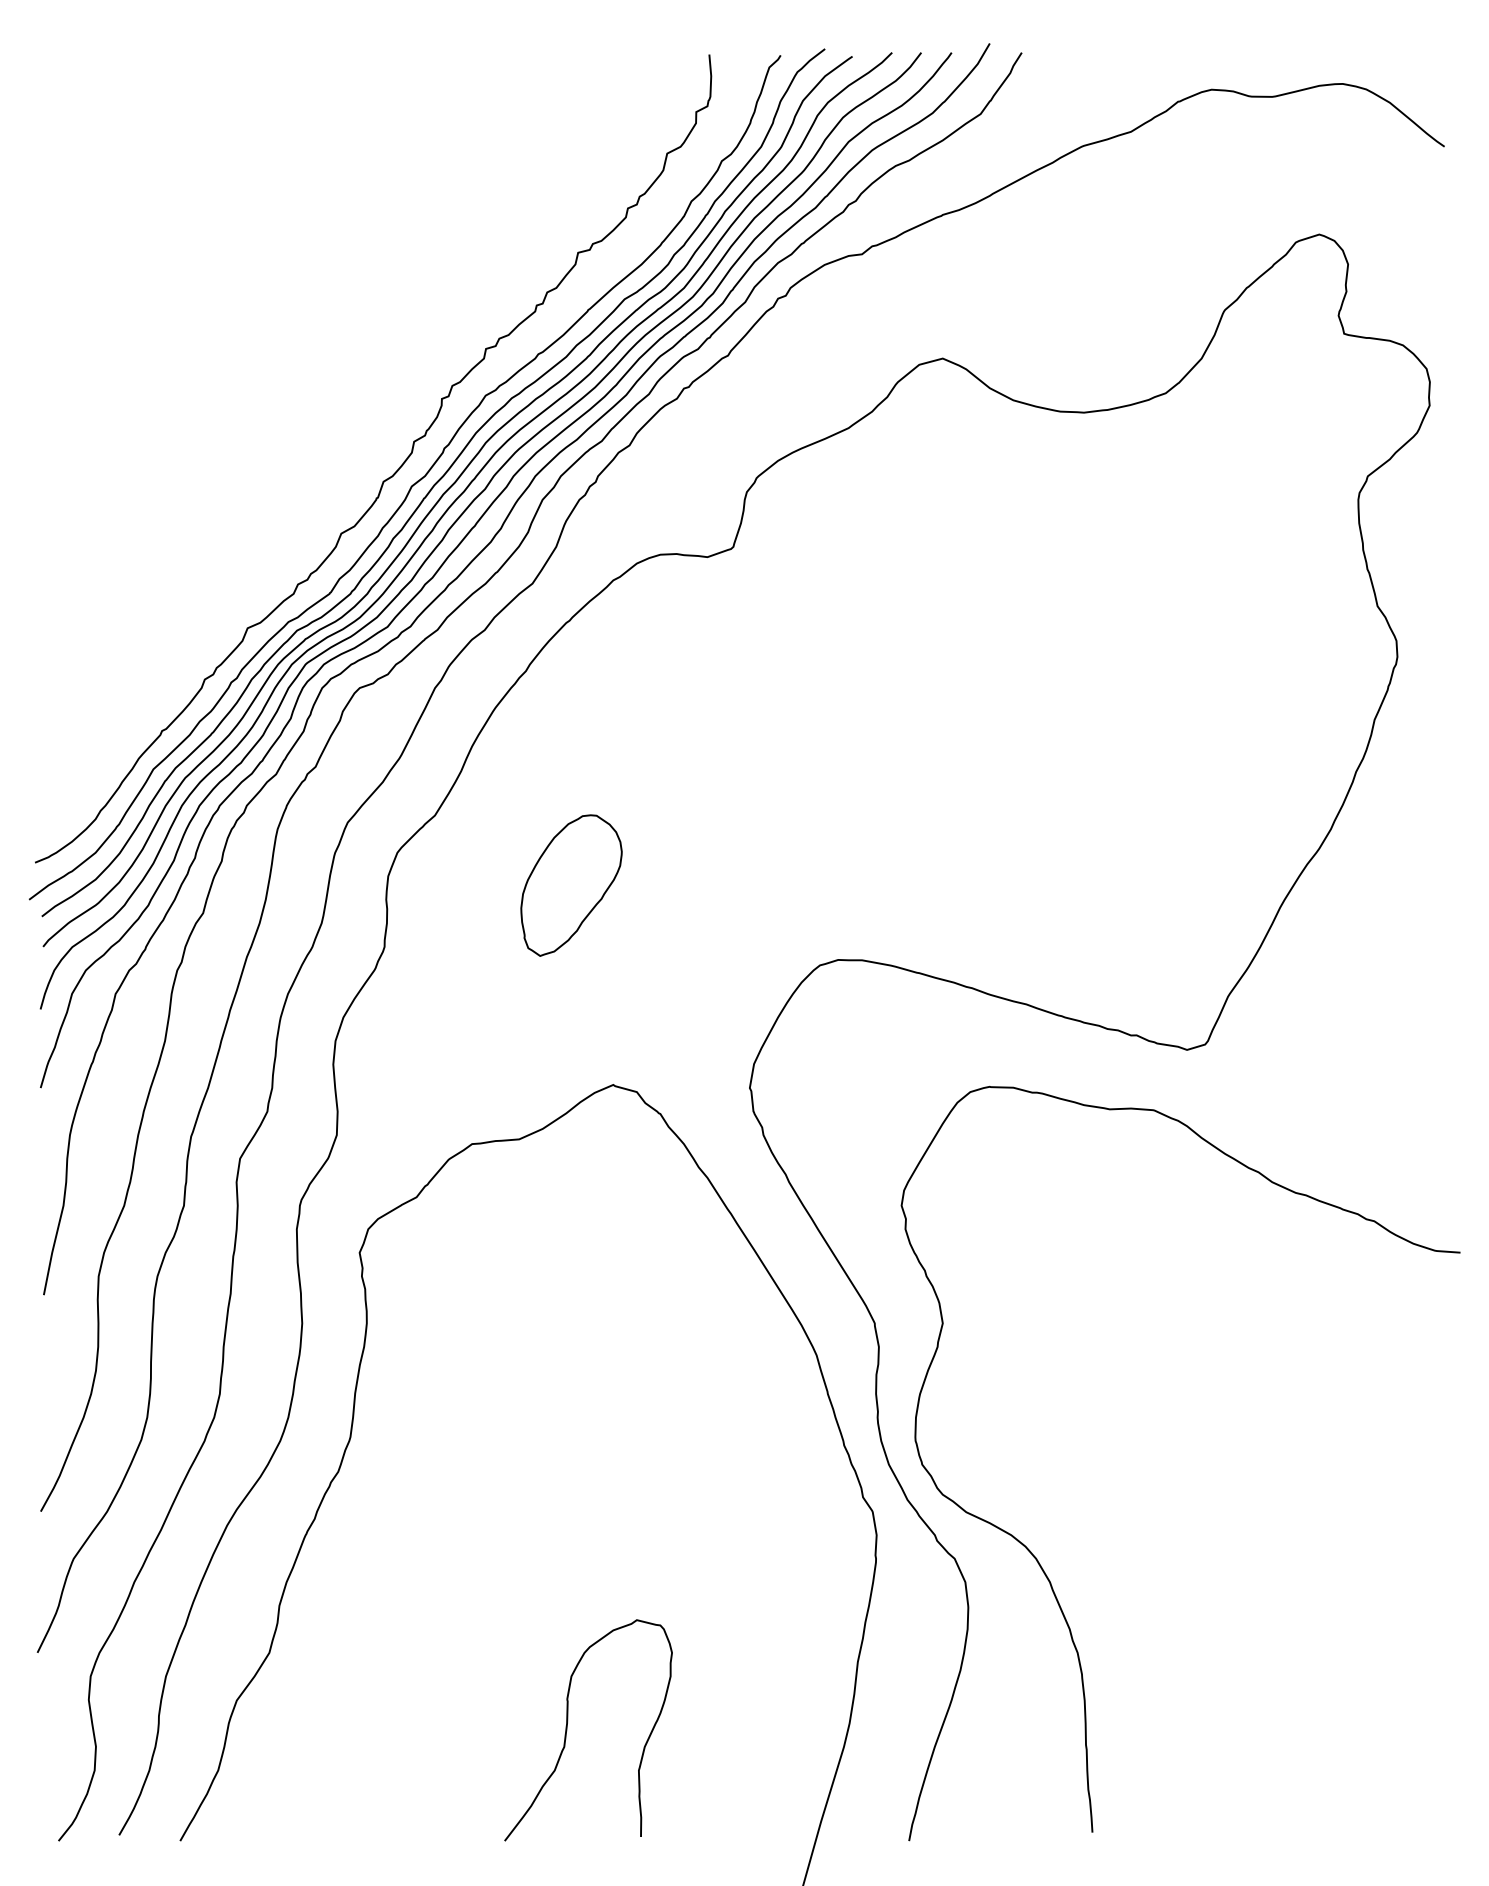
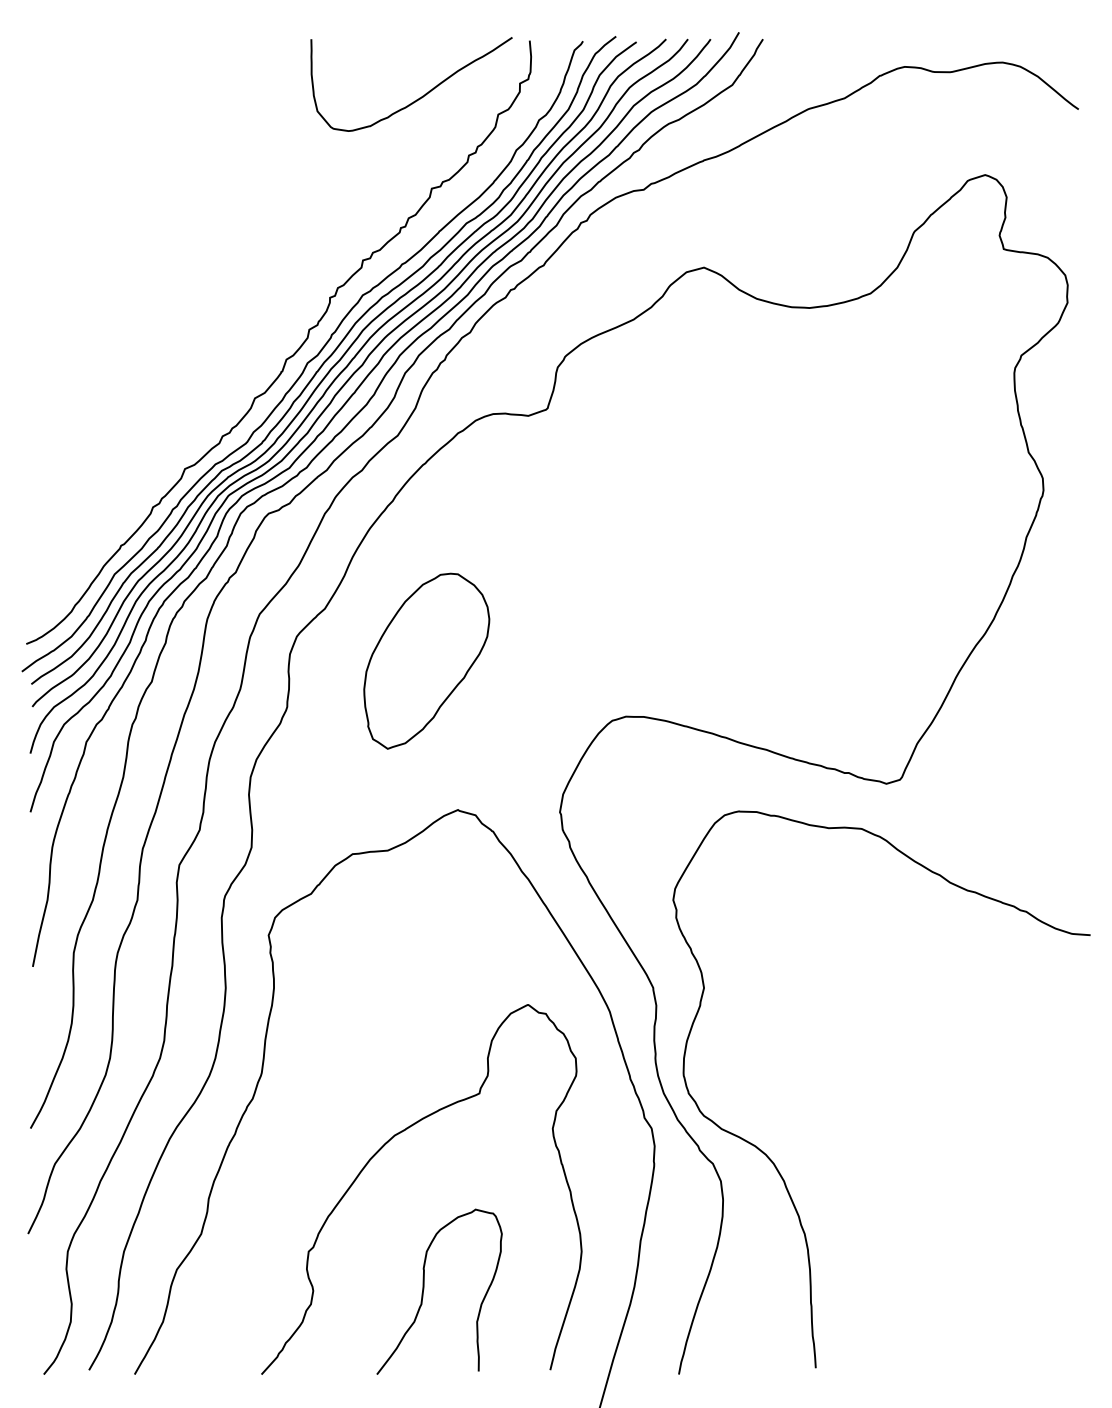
curve: (561, 130) -> (419, 97), added
part: (571, 884) -> (426, 660), size x1.67
curve: (510, 1539) -> (381, 1149), added

